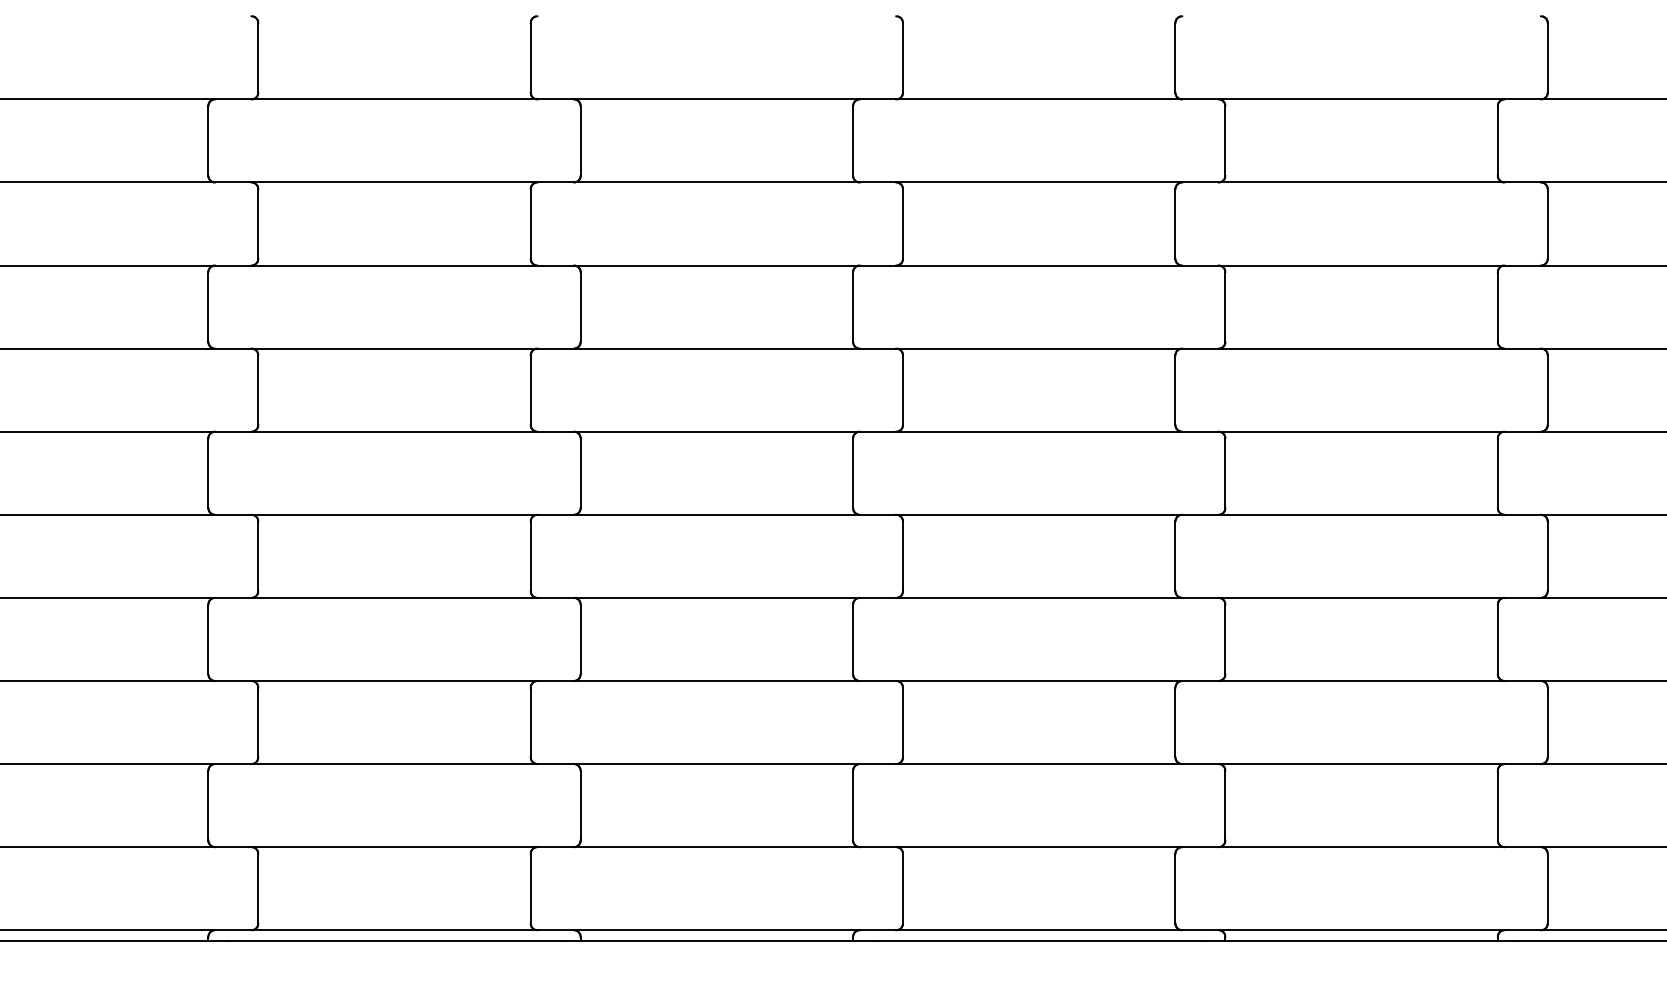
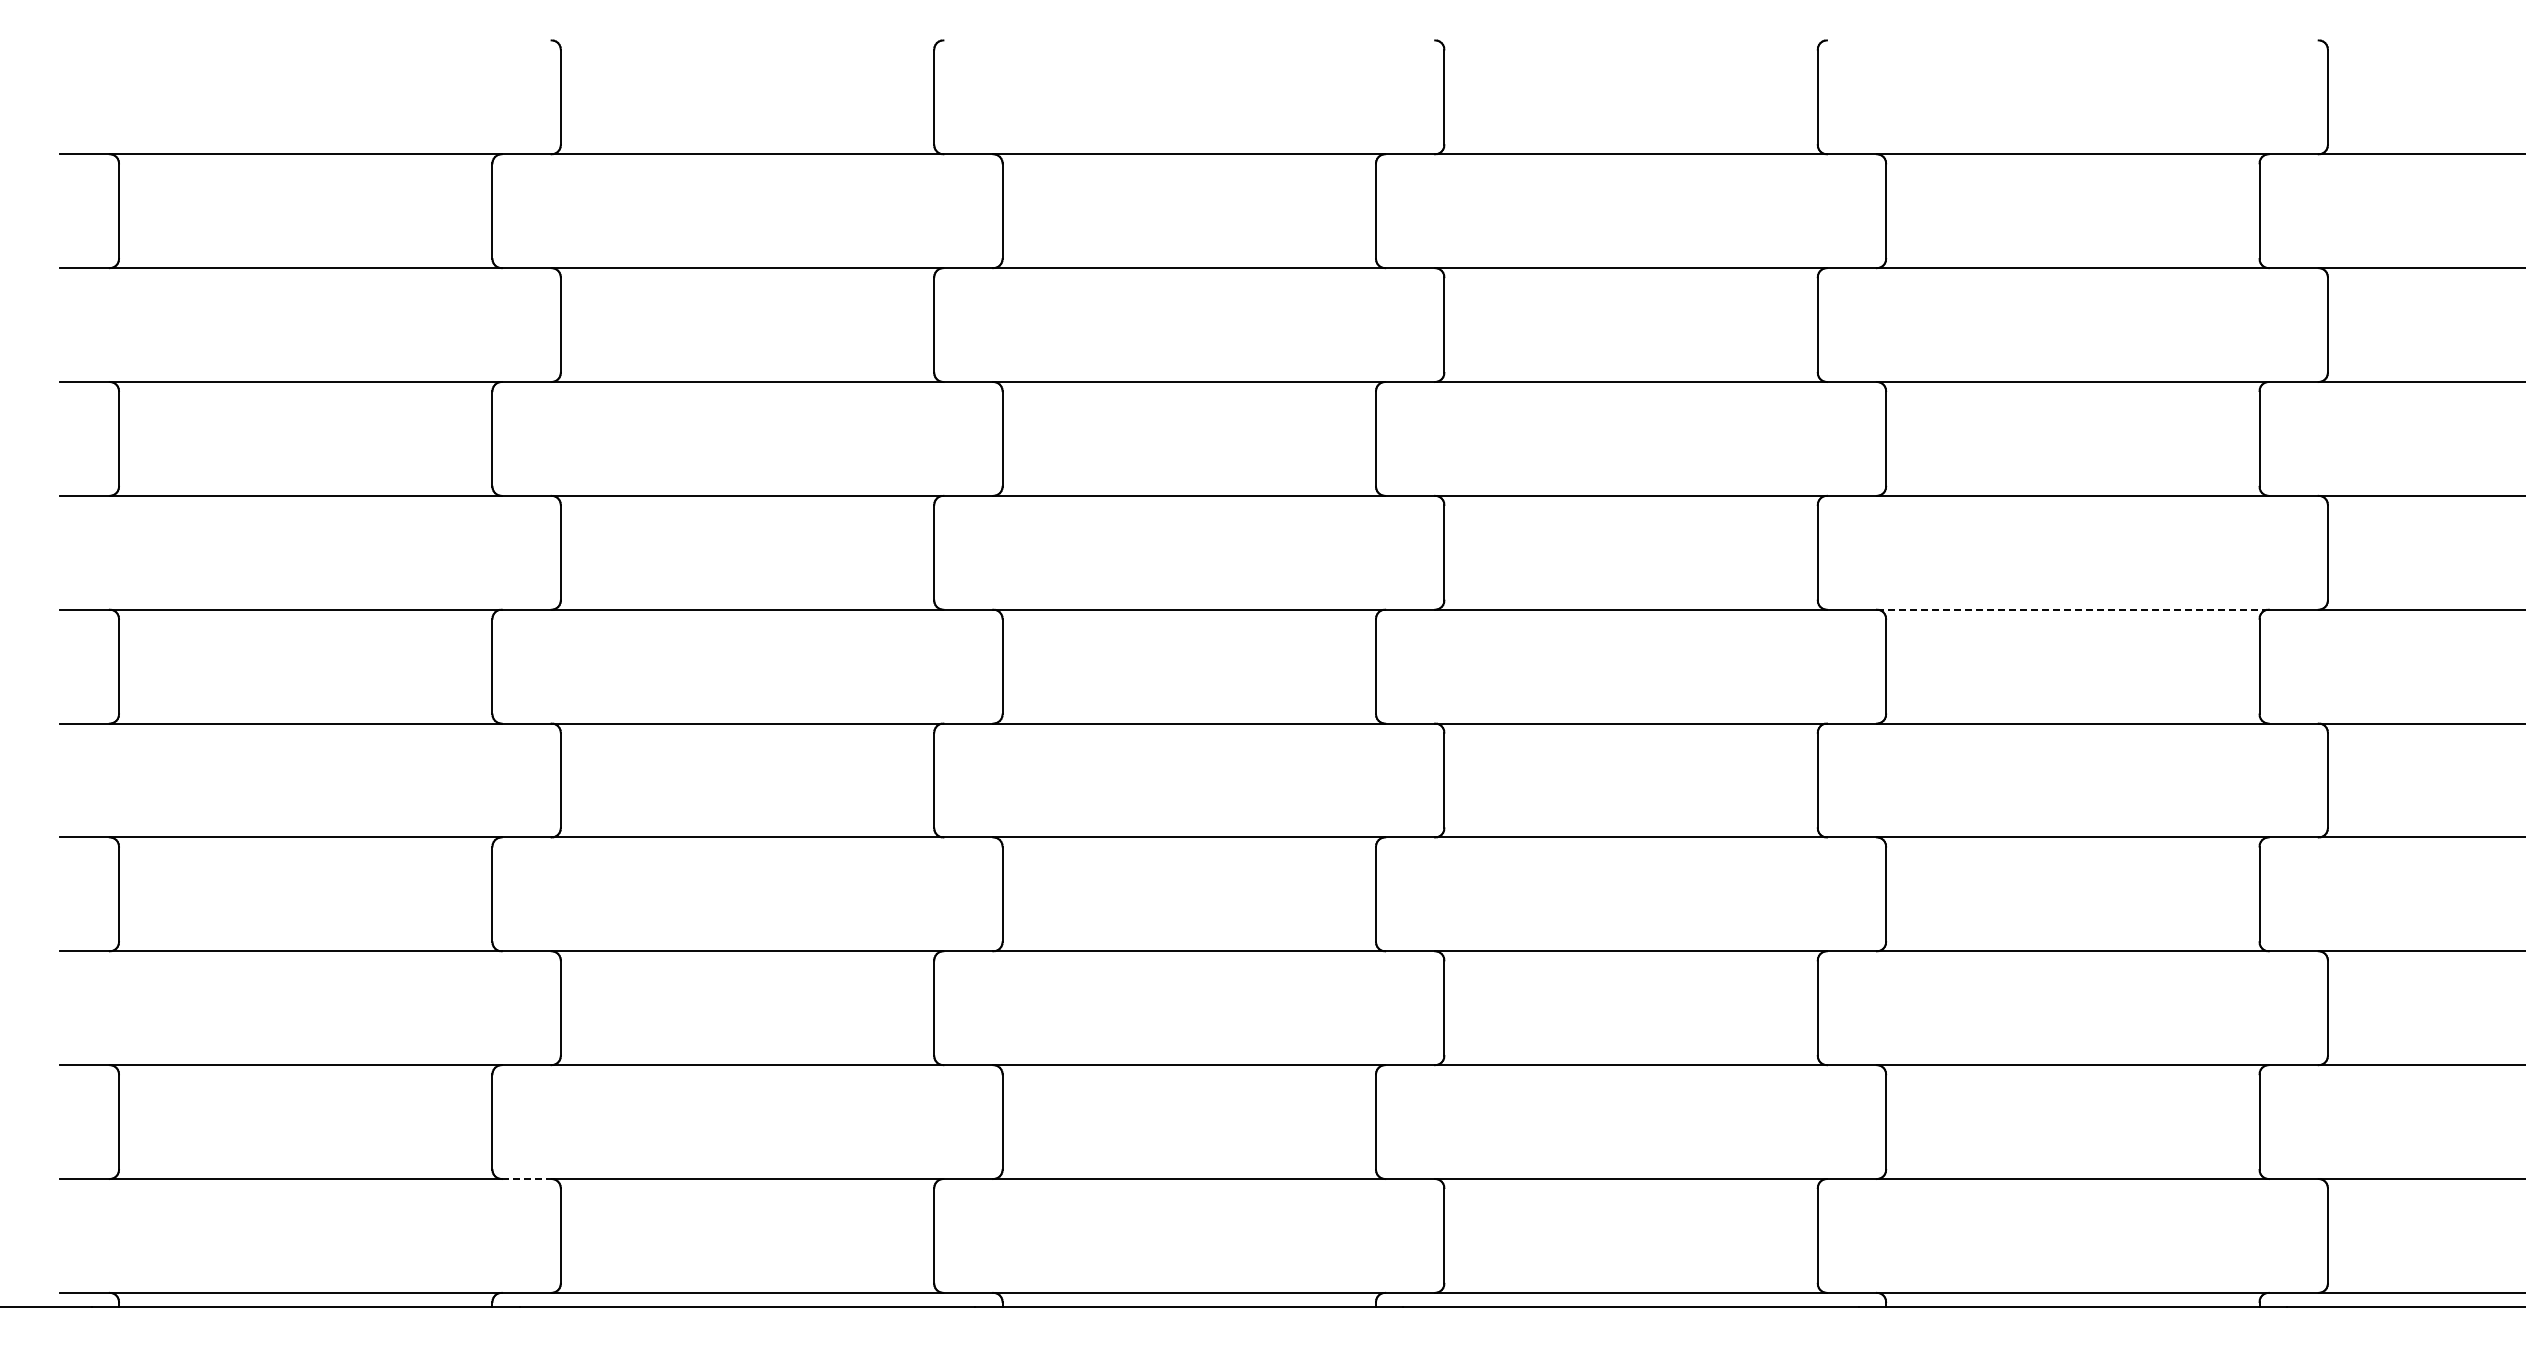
line: (1361, 431) -> (2072, 609), solid -> dashed
line: (233, 847) -> (526, 1179), solid -> dashed

